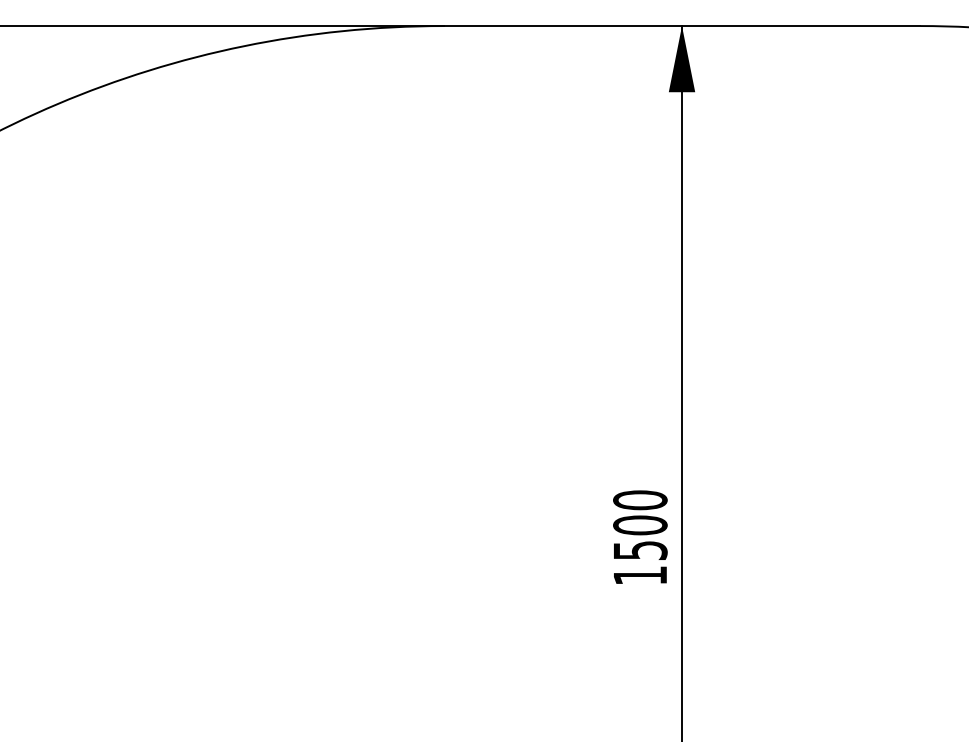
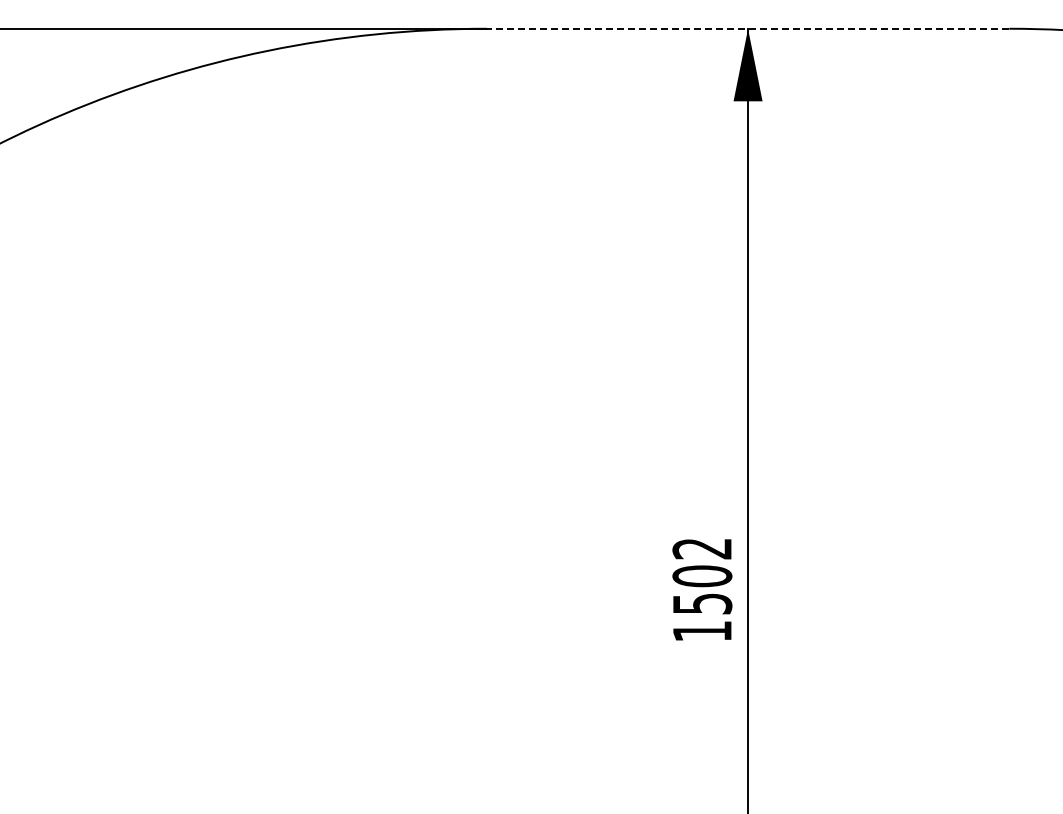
line: (681, 25) -> (747, 28), solid -> dashed
text: (640, 500) -> (702, 548), 1500 -> 1502

